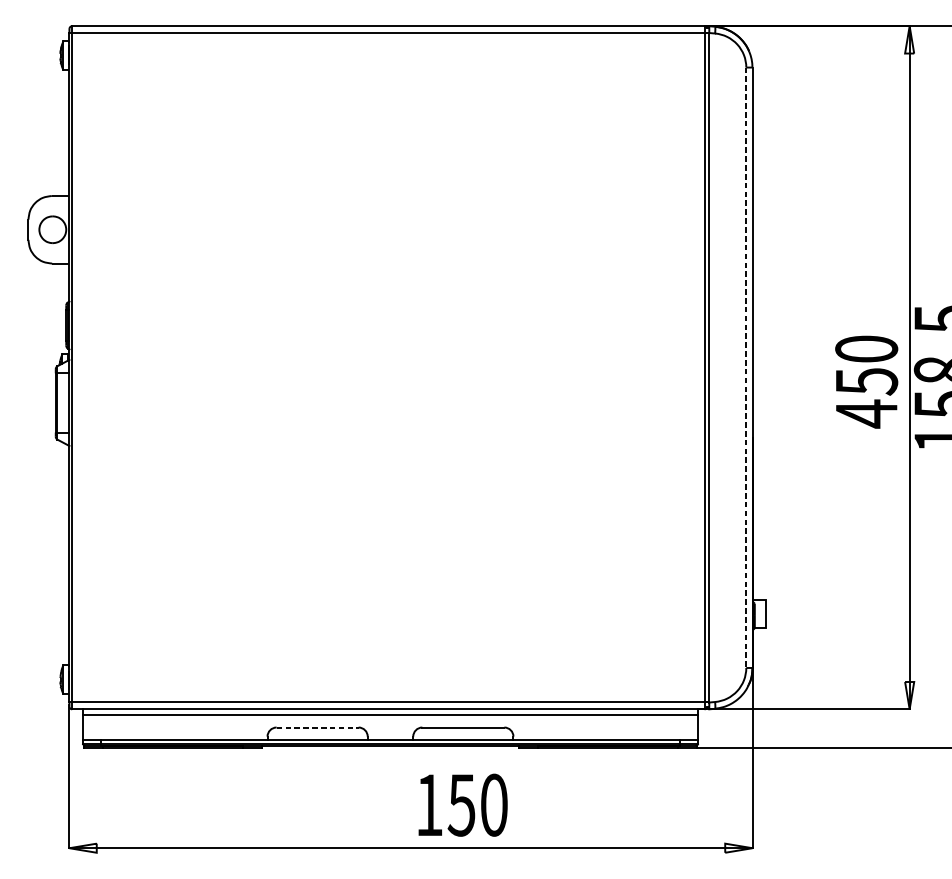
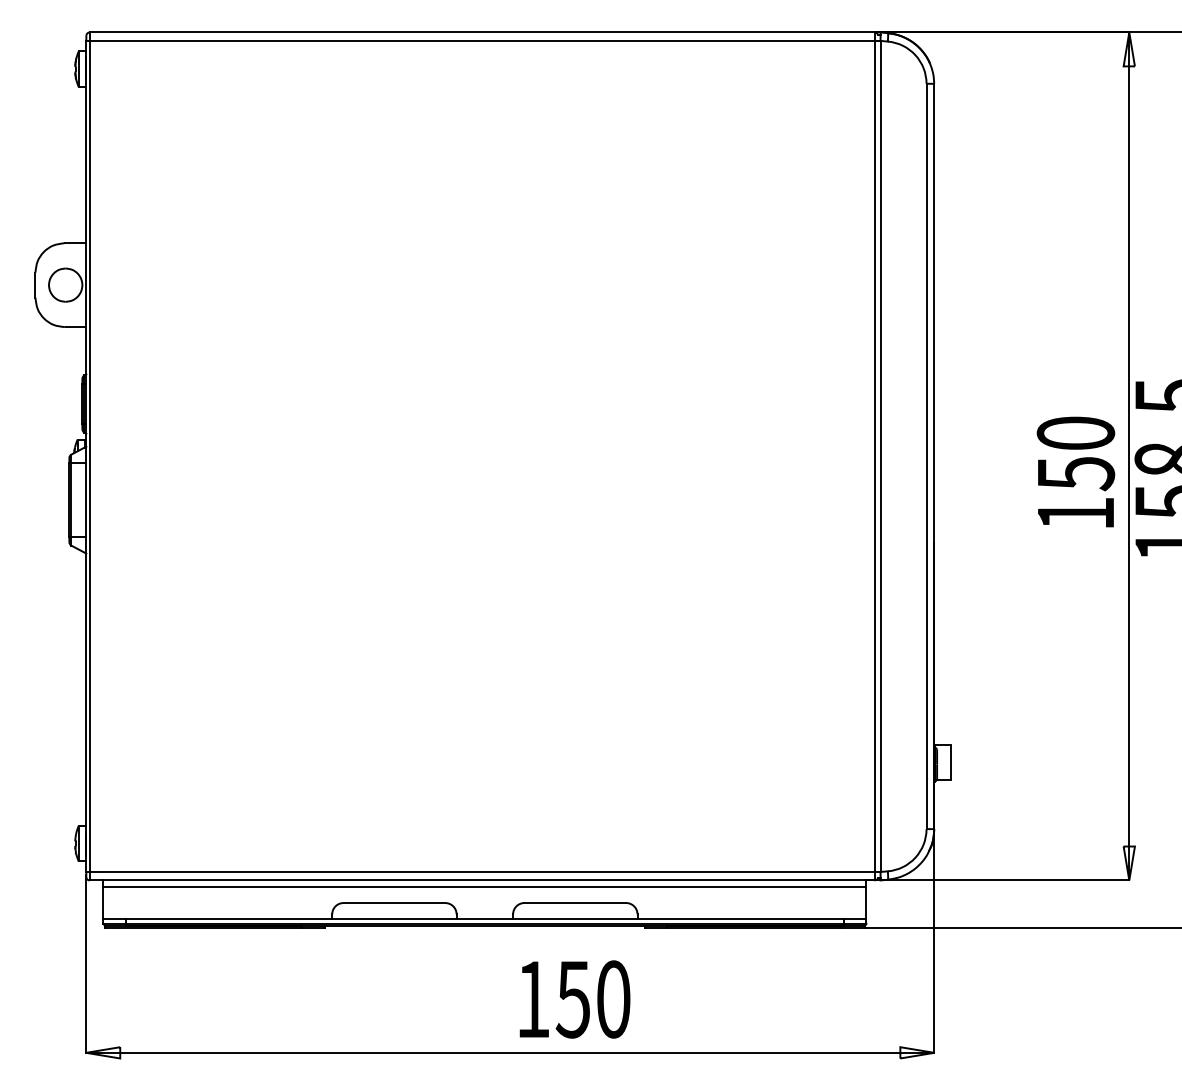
line: (746, 367) -> (926, 456), dashed -> solid
text: (866, 413) -> (1075, 513), 450 -> 150
line: (317, 727) -> (394, 903), dashed -> solid

